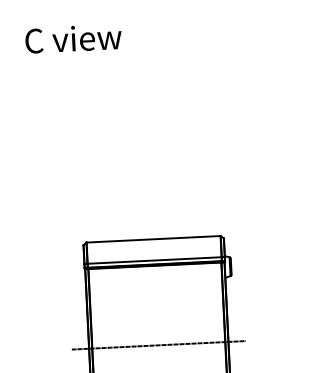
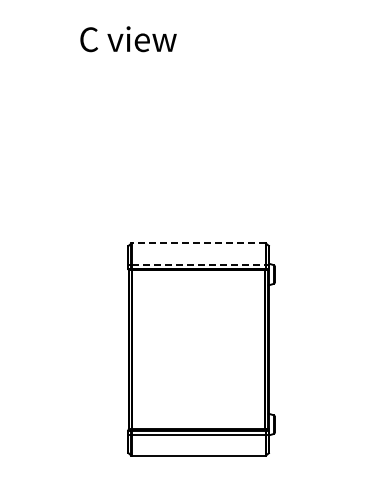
line: (153, 239) -> (198, 243), solid -> dashed
line: (155, 260) -> (199, 264), solid -> dashed
line: (158, 345) -> (198, 349), removed

